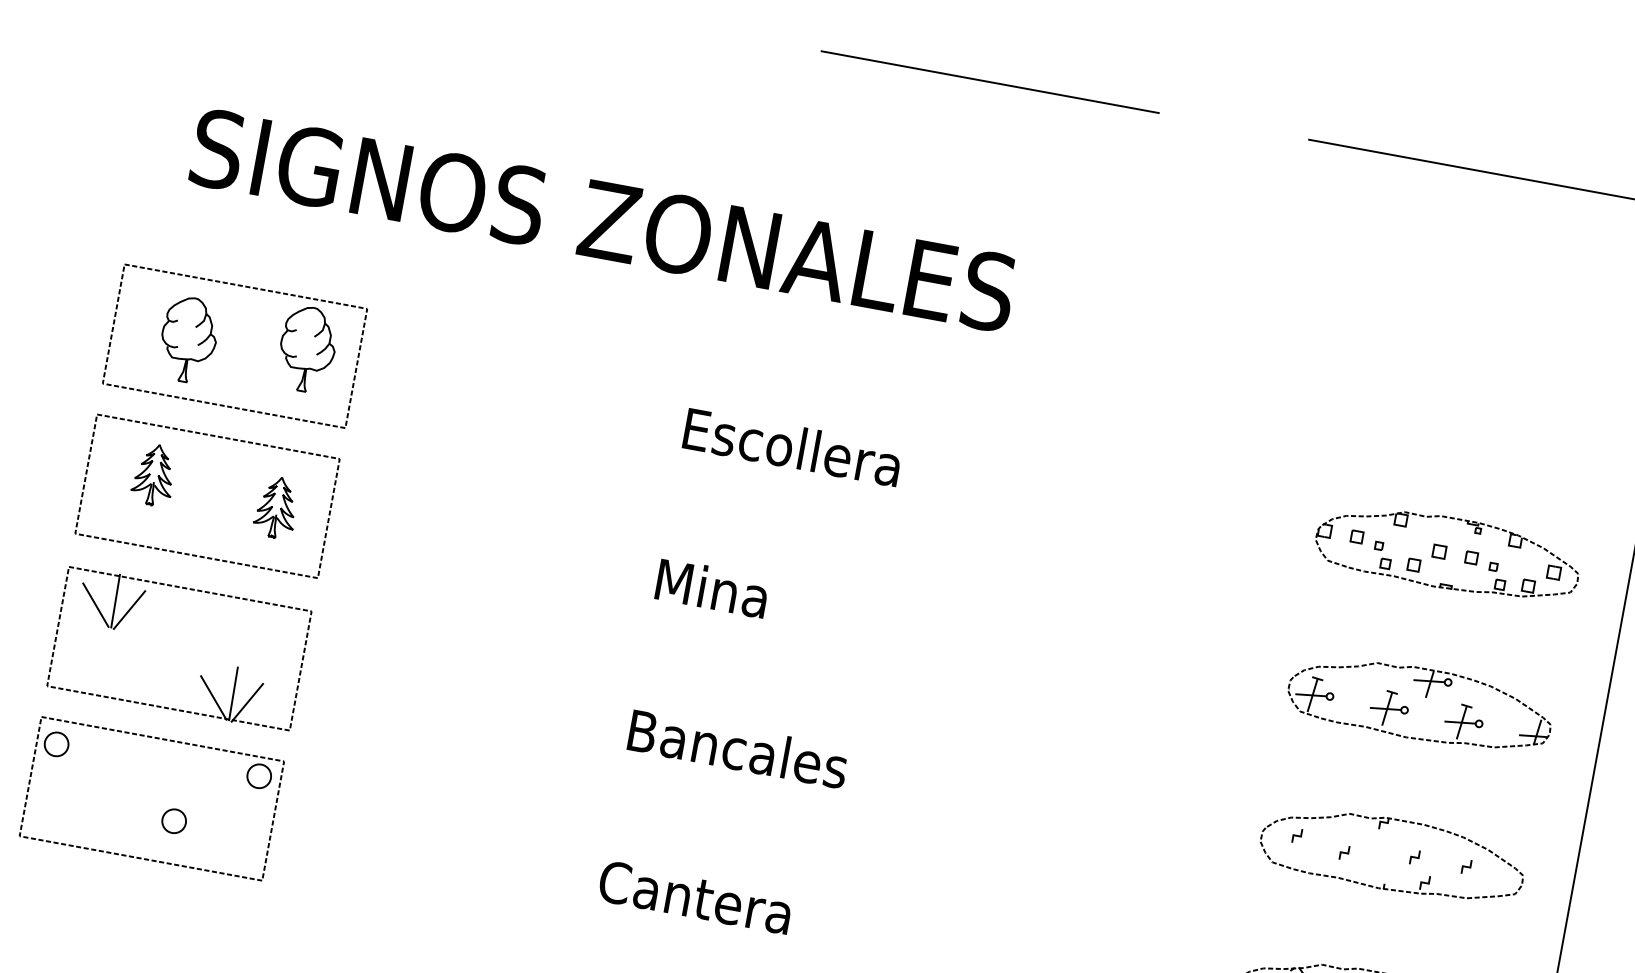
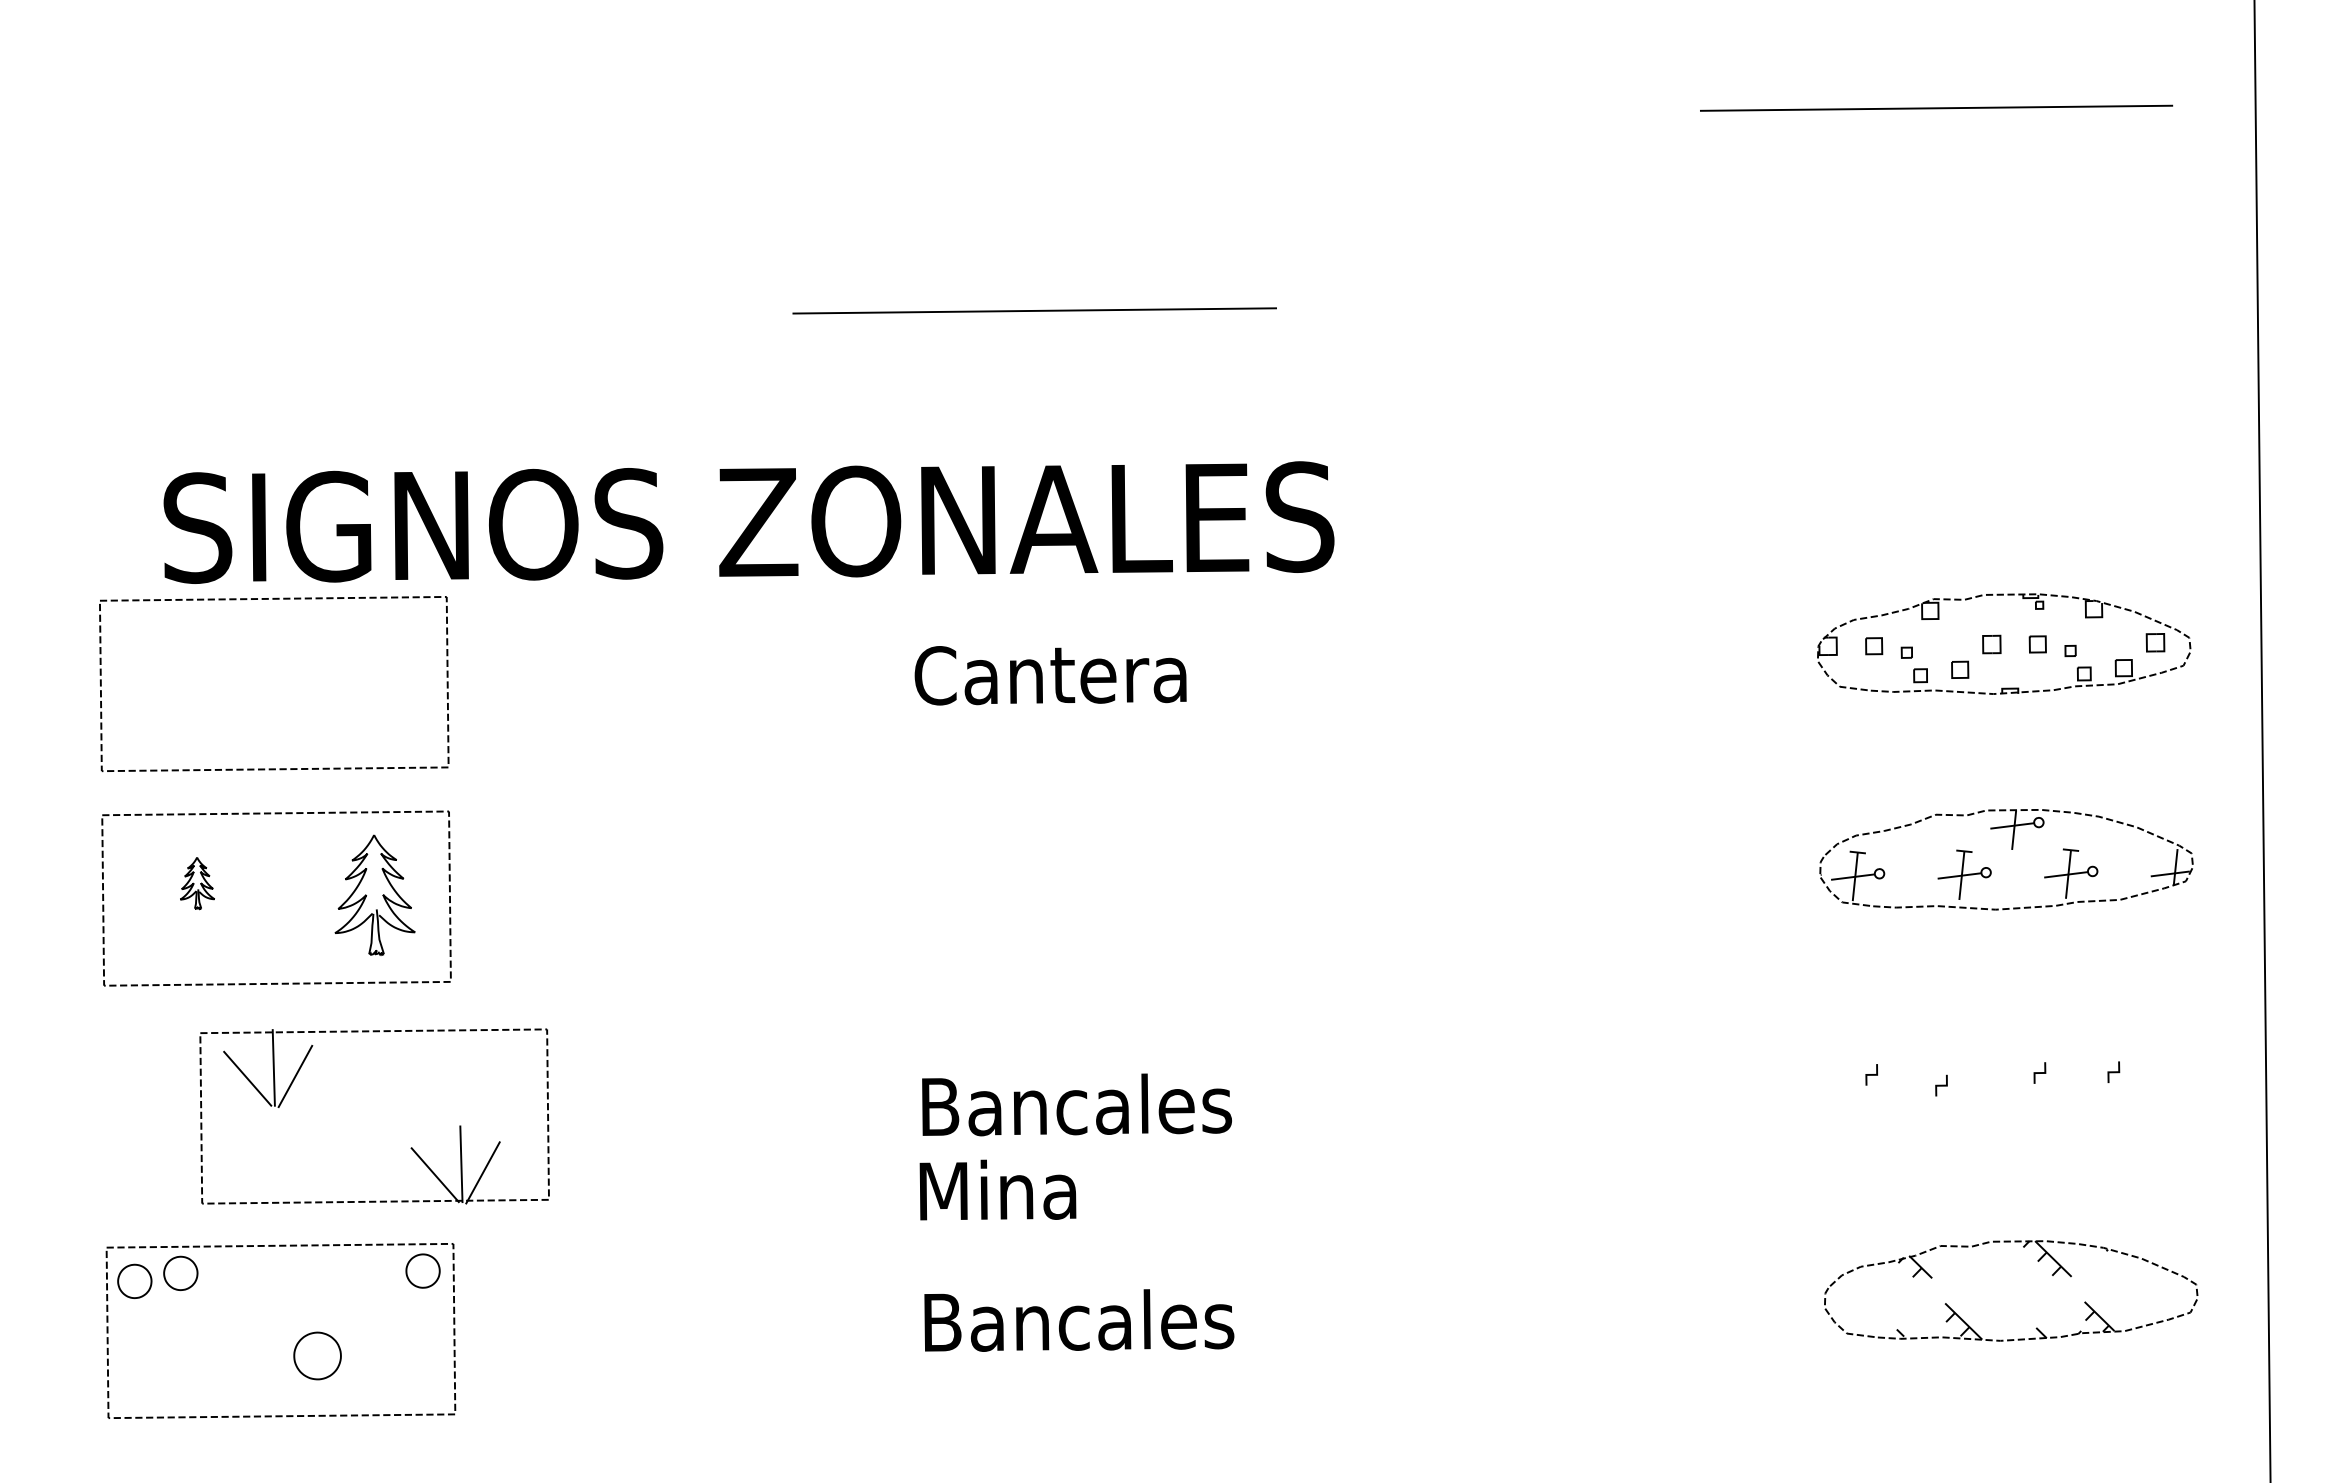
line: (990, 81) -> (1034, 310), moved
text: (603, 220) -> (748, 522), moved
part: (188, 339) -> (208, 687), removed
part: (307, 349) -> (375, 669), removed
text: (791, 446) -> (1069, 673), Escollera -> Cantera
part: (154, 475) -> (197, 883), size x0.6
part: (277, 507) -> (375, 895), size x1.4
text: (712, 587) -> (997, 1189), moved
part: (200, 675) -> (410, 1148), moved
part: (89, 744) -> (180, 1272), added
part: (174, 820) -> (317, 1355), size x1.4
part: (1379, 829) -> (1983, 1043), removed
text: (709, 899) -> (1077, 1320), Cantera -> Bancales

